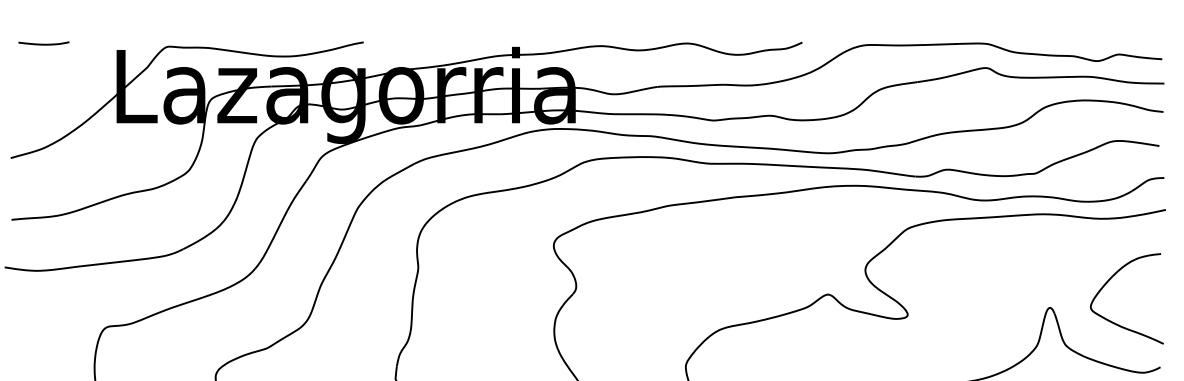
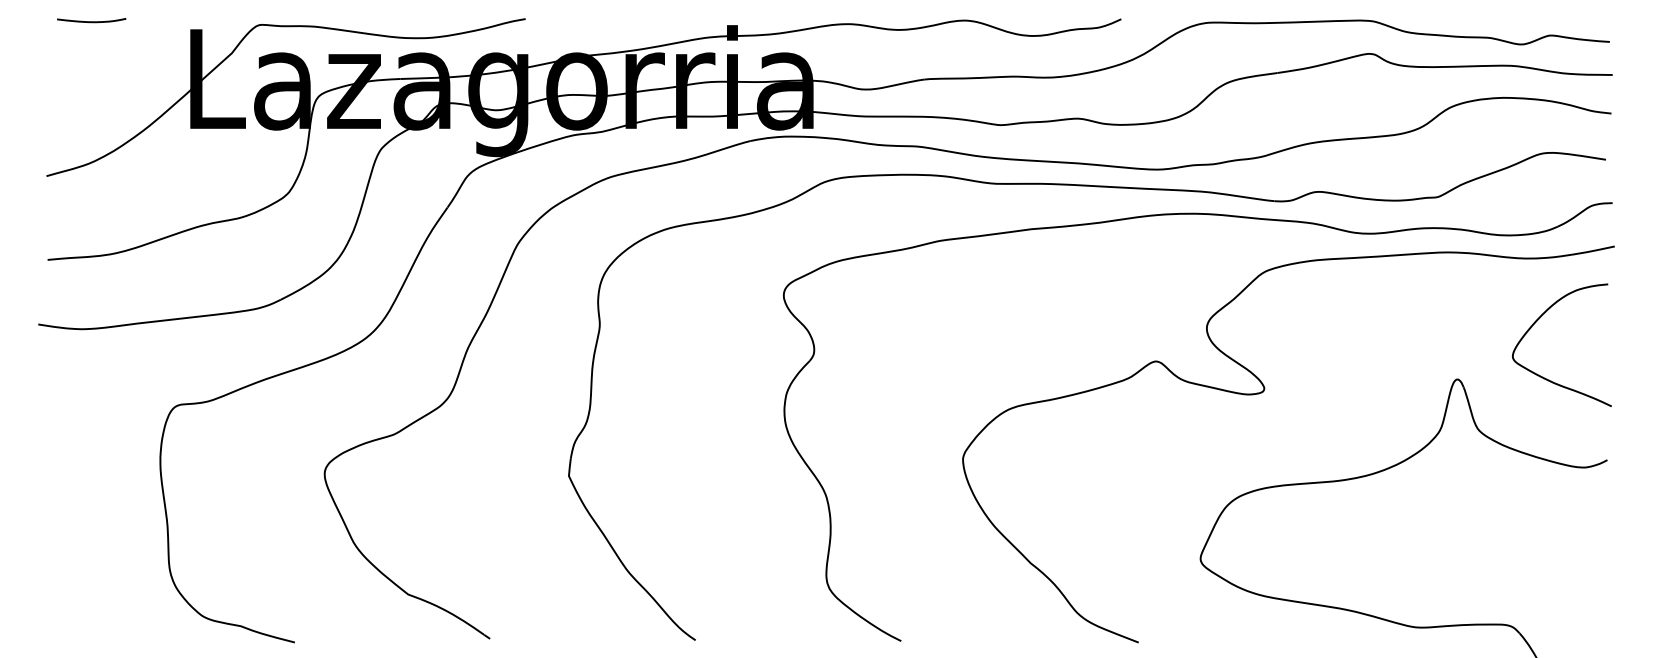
curve: (1108, 281) -> (1537, 321), moved

